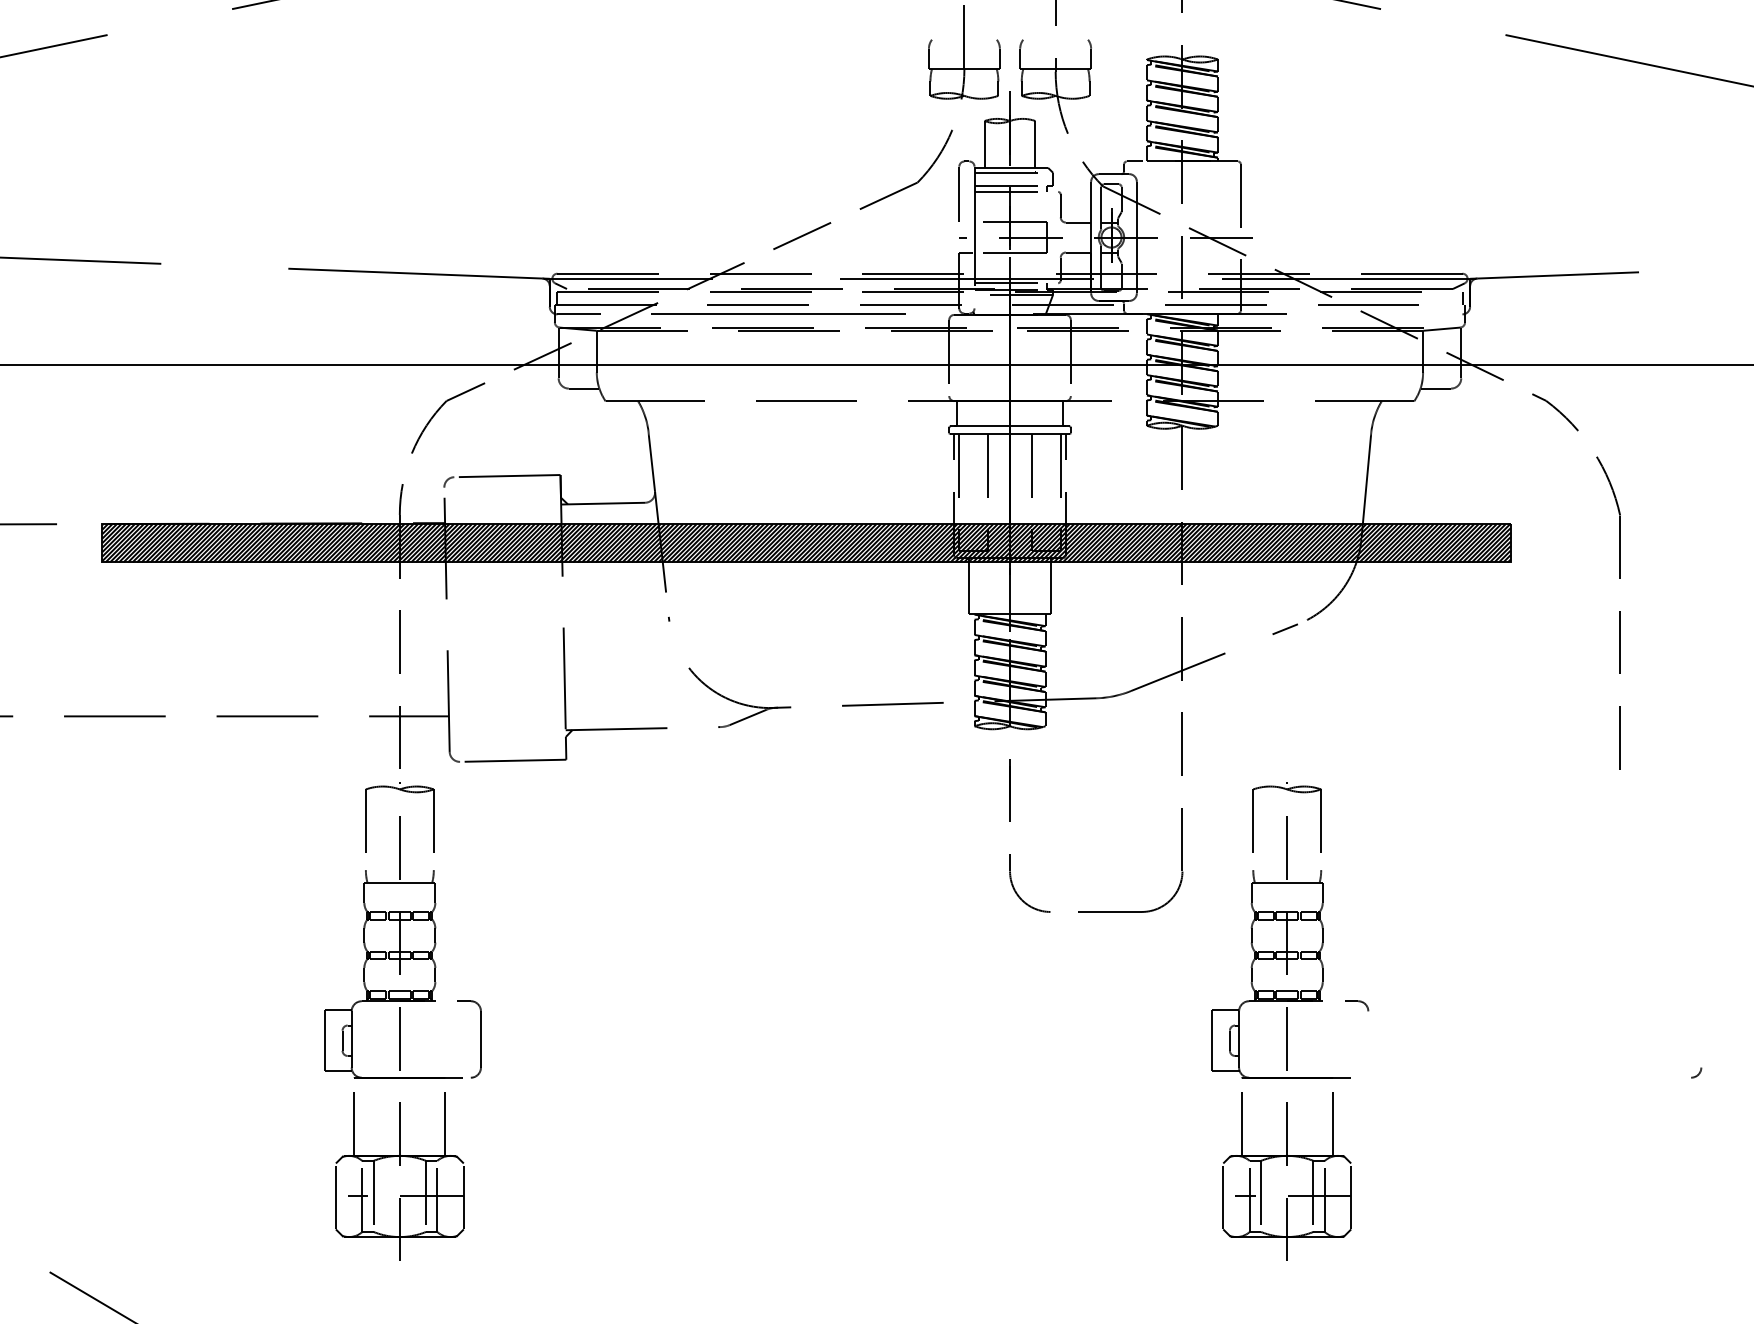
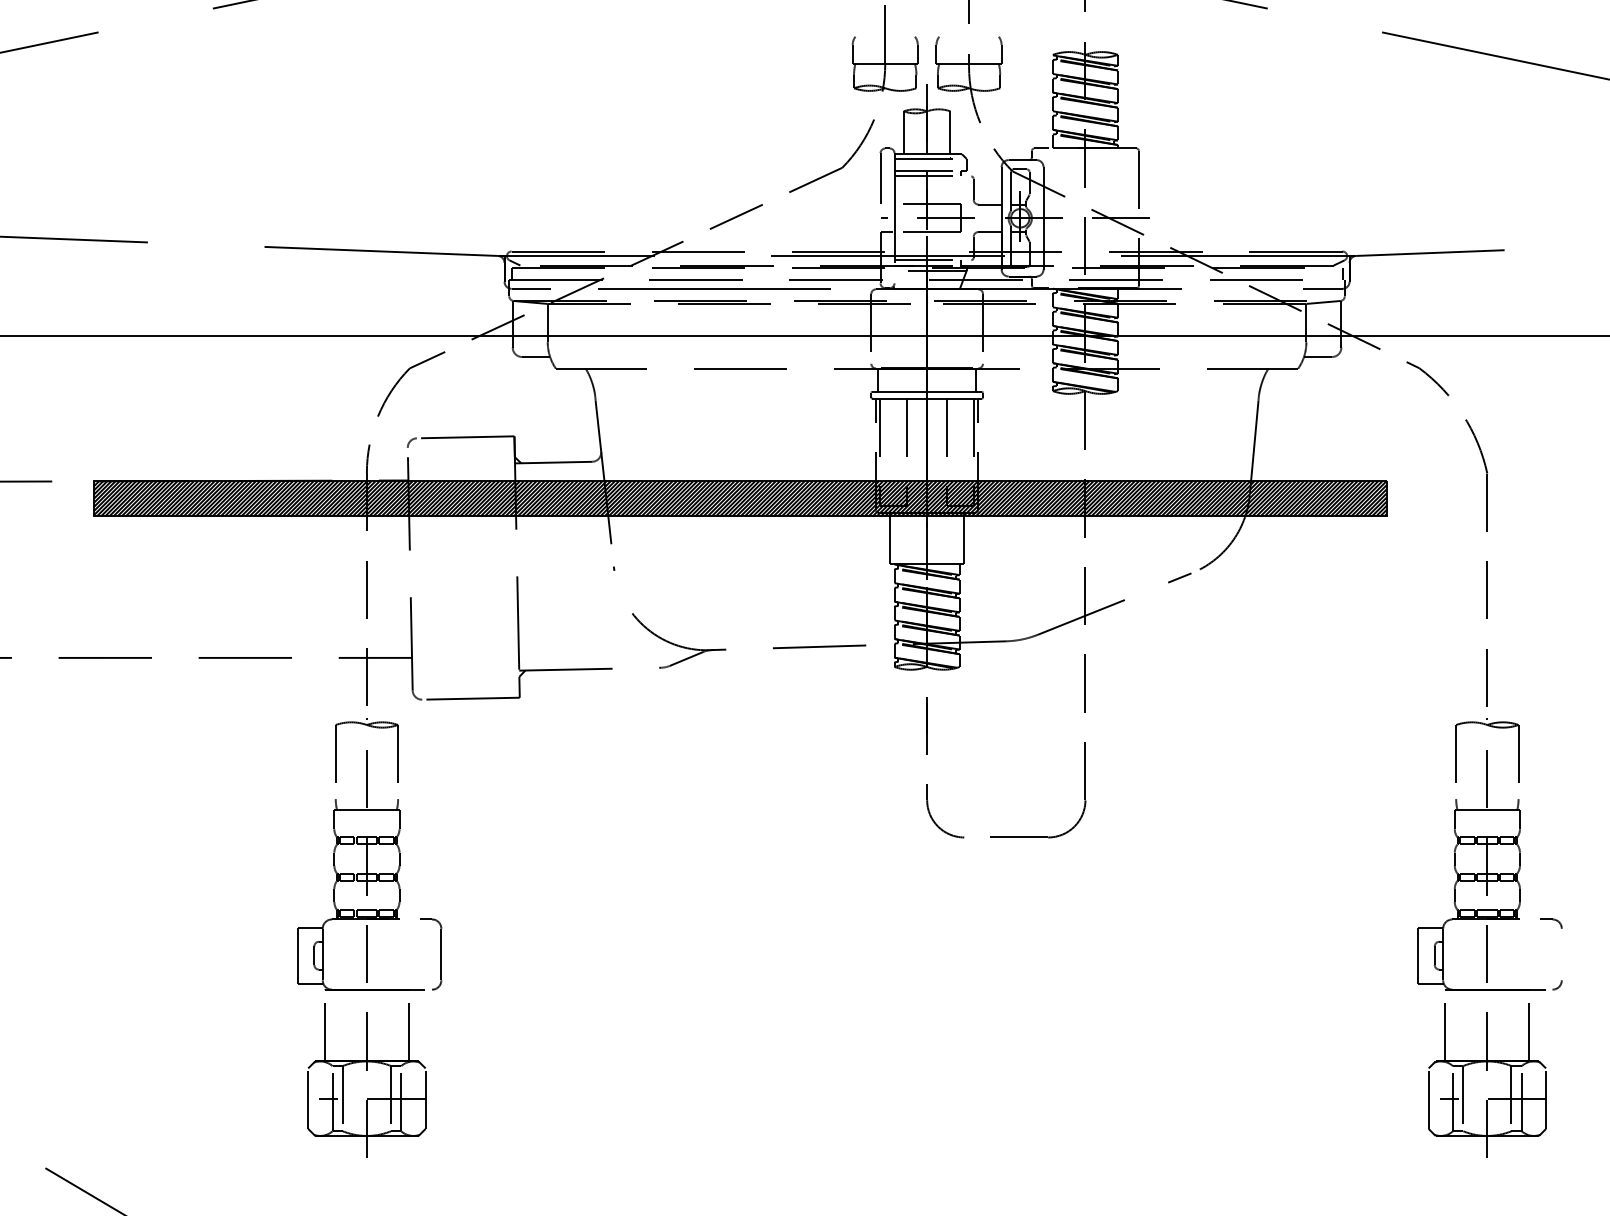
line: (1440, 314) -> (1322, 288), added
part: (1290, 1021) -> (1490, 938), moved

